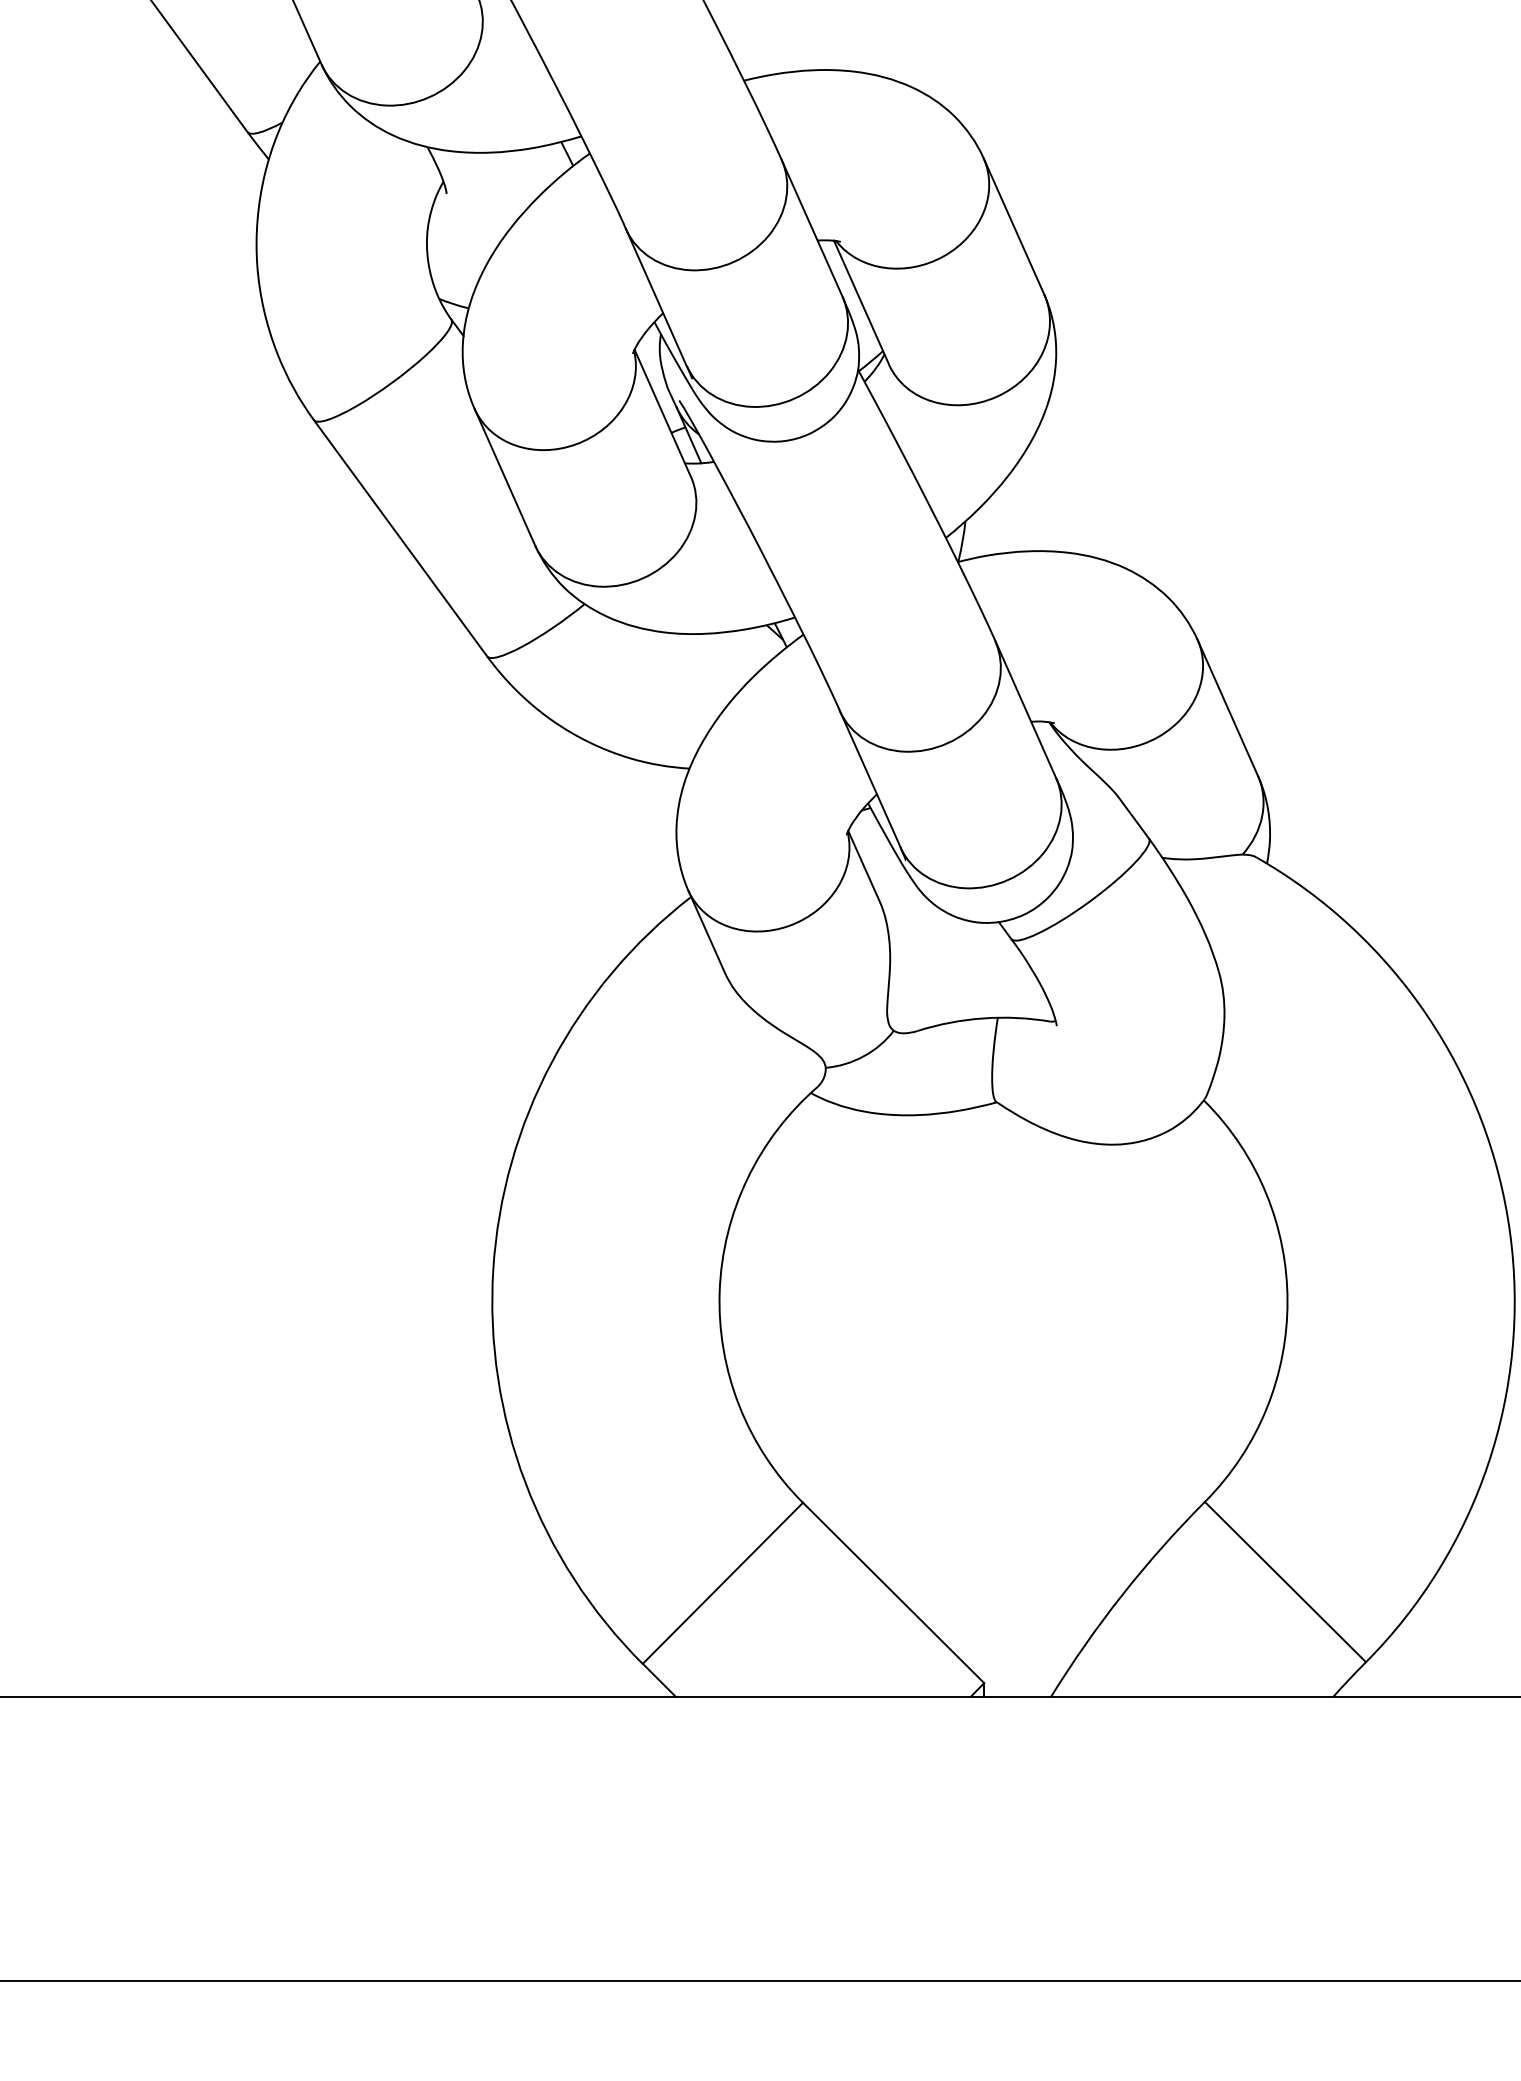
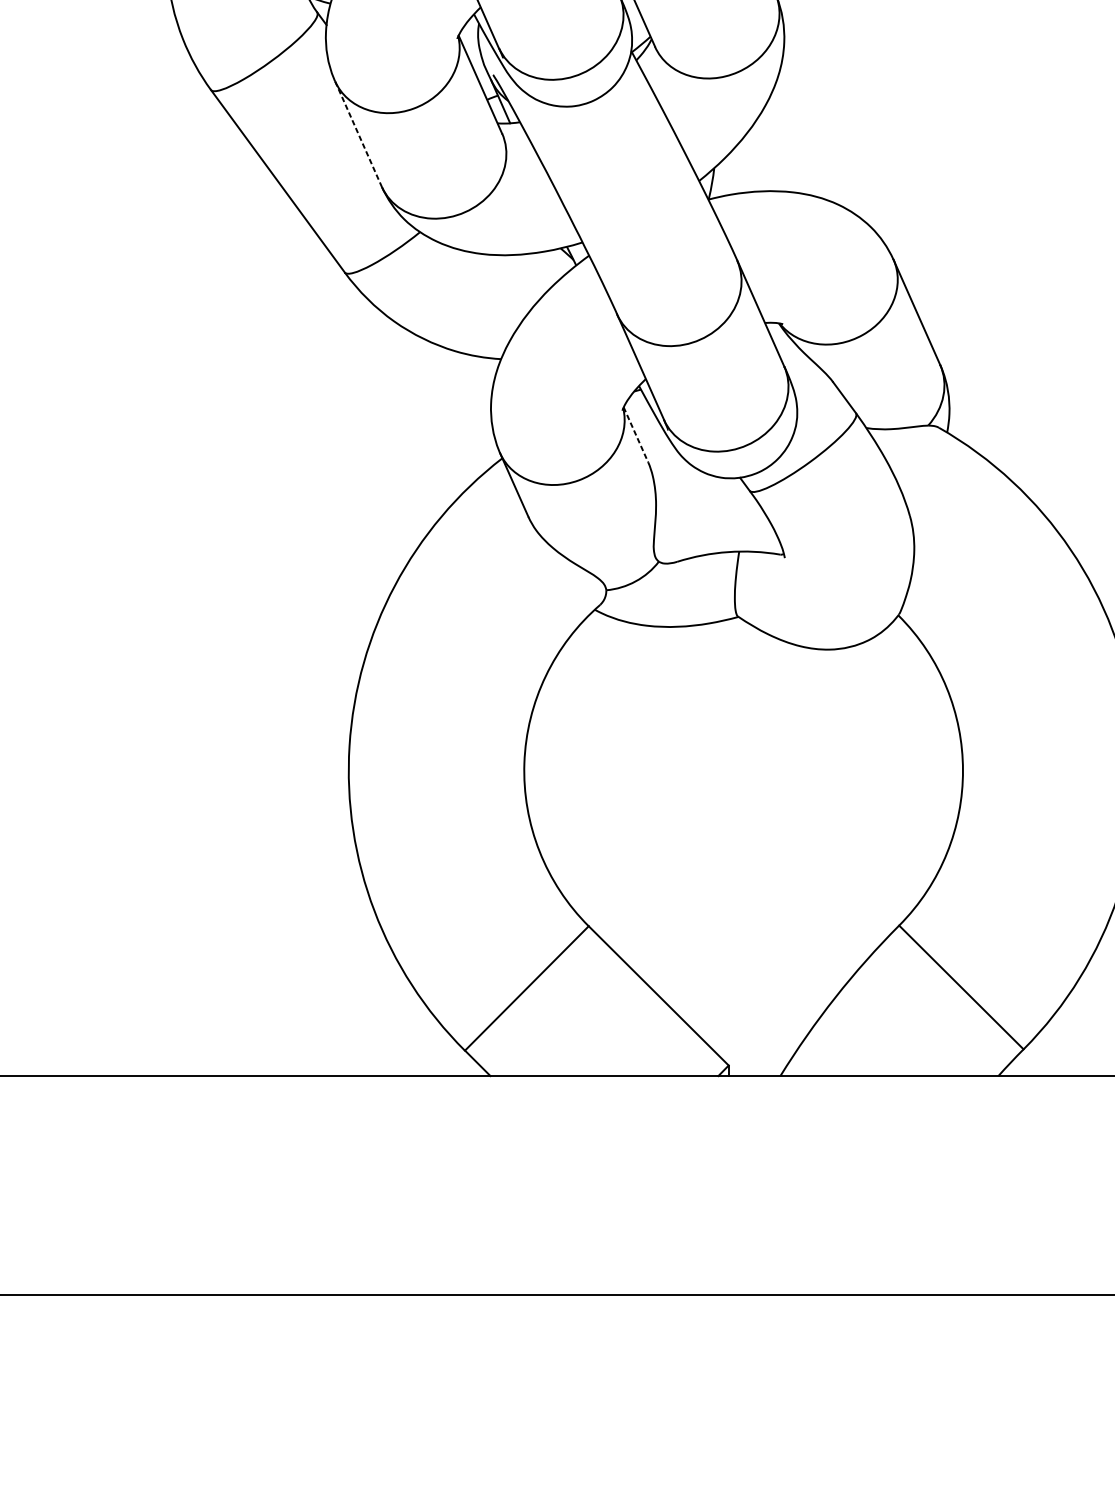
line: (504, 477) -> (358, 134), solid -> dashed
line: (864, 866) -> (636, 434), solid -> dashed

